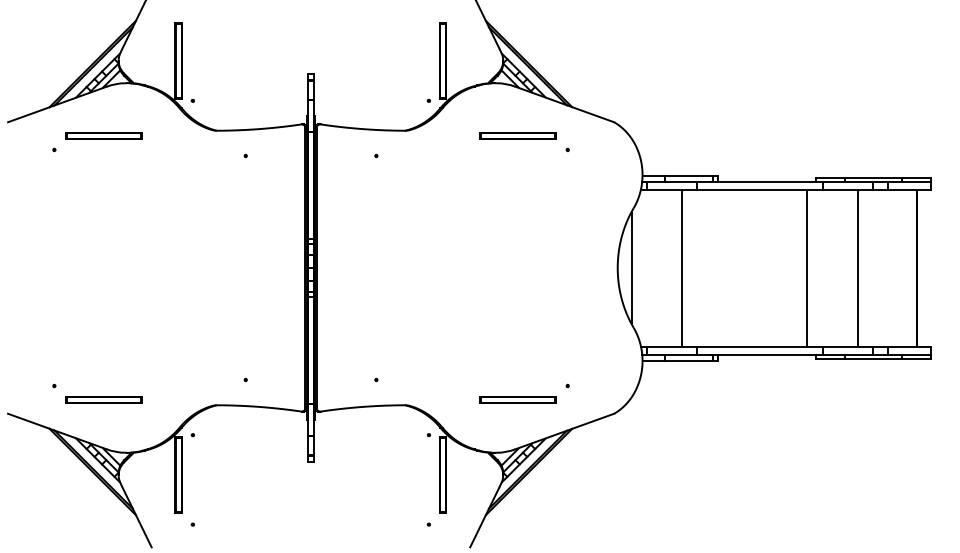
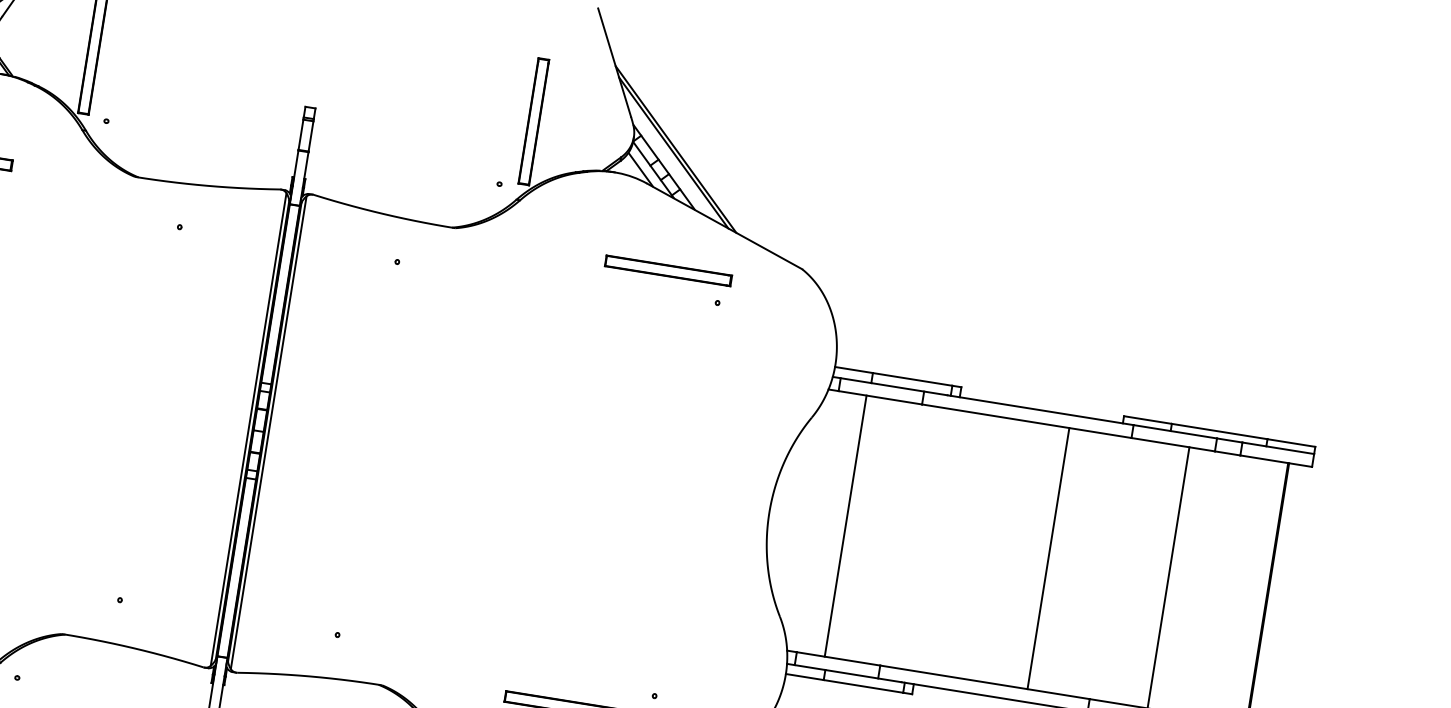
part: (517, 135) -> (667, 270), moved
line: (631, 267) -> (792, 515), removed
line: (681, 268) -> (845, 525), moved
line: (807, 268) -> (1048, 558), moved

